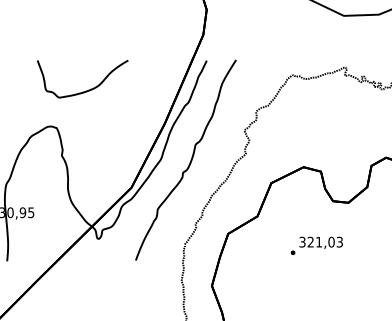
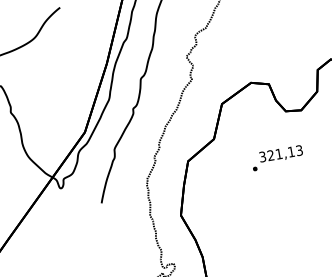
text: (331, 241) -> (291, 151), 321,03 -> 321,13

